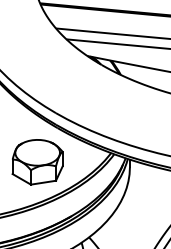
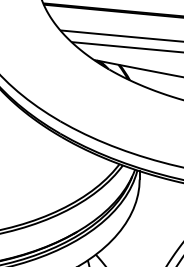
part: (37, 162) -> (40, 174), removed

